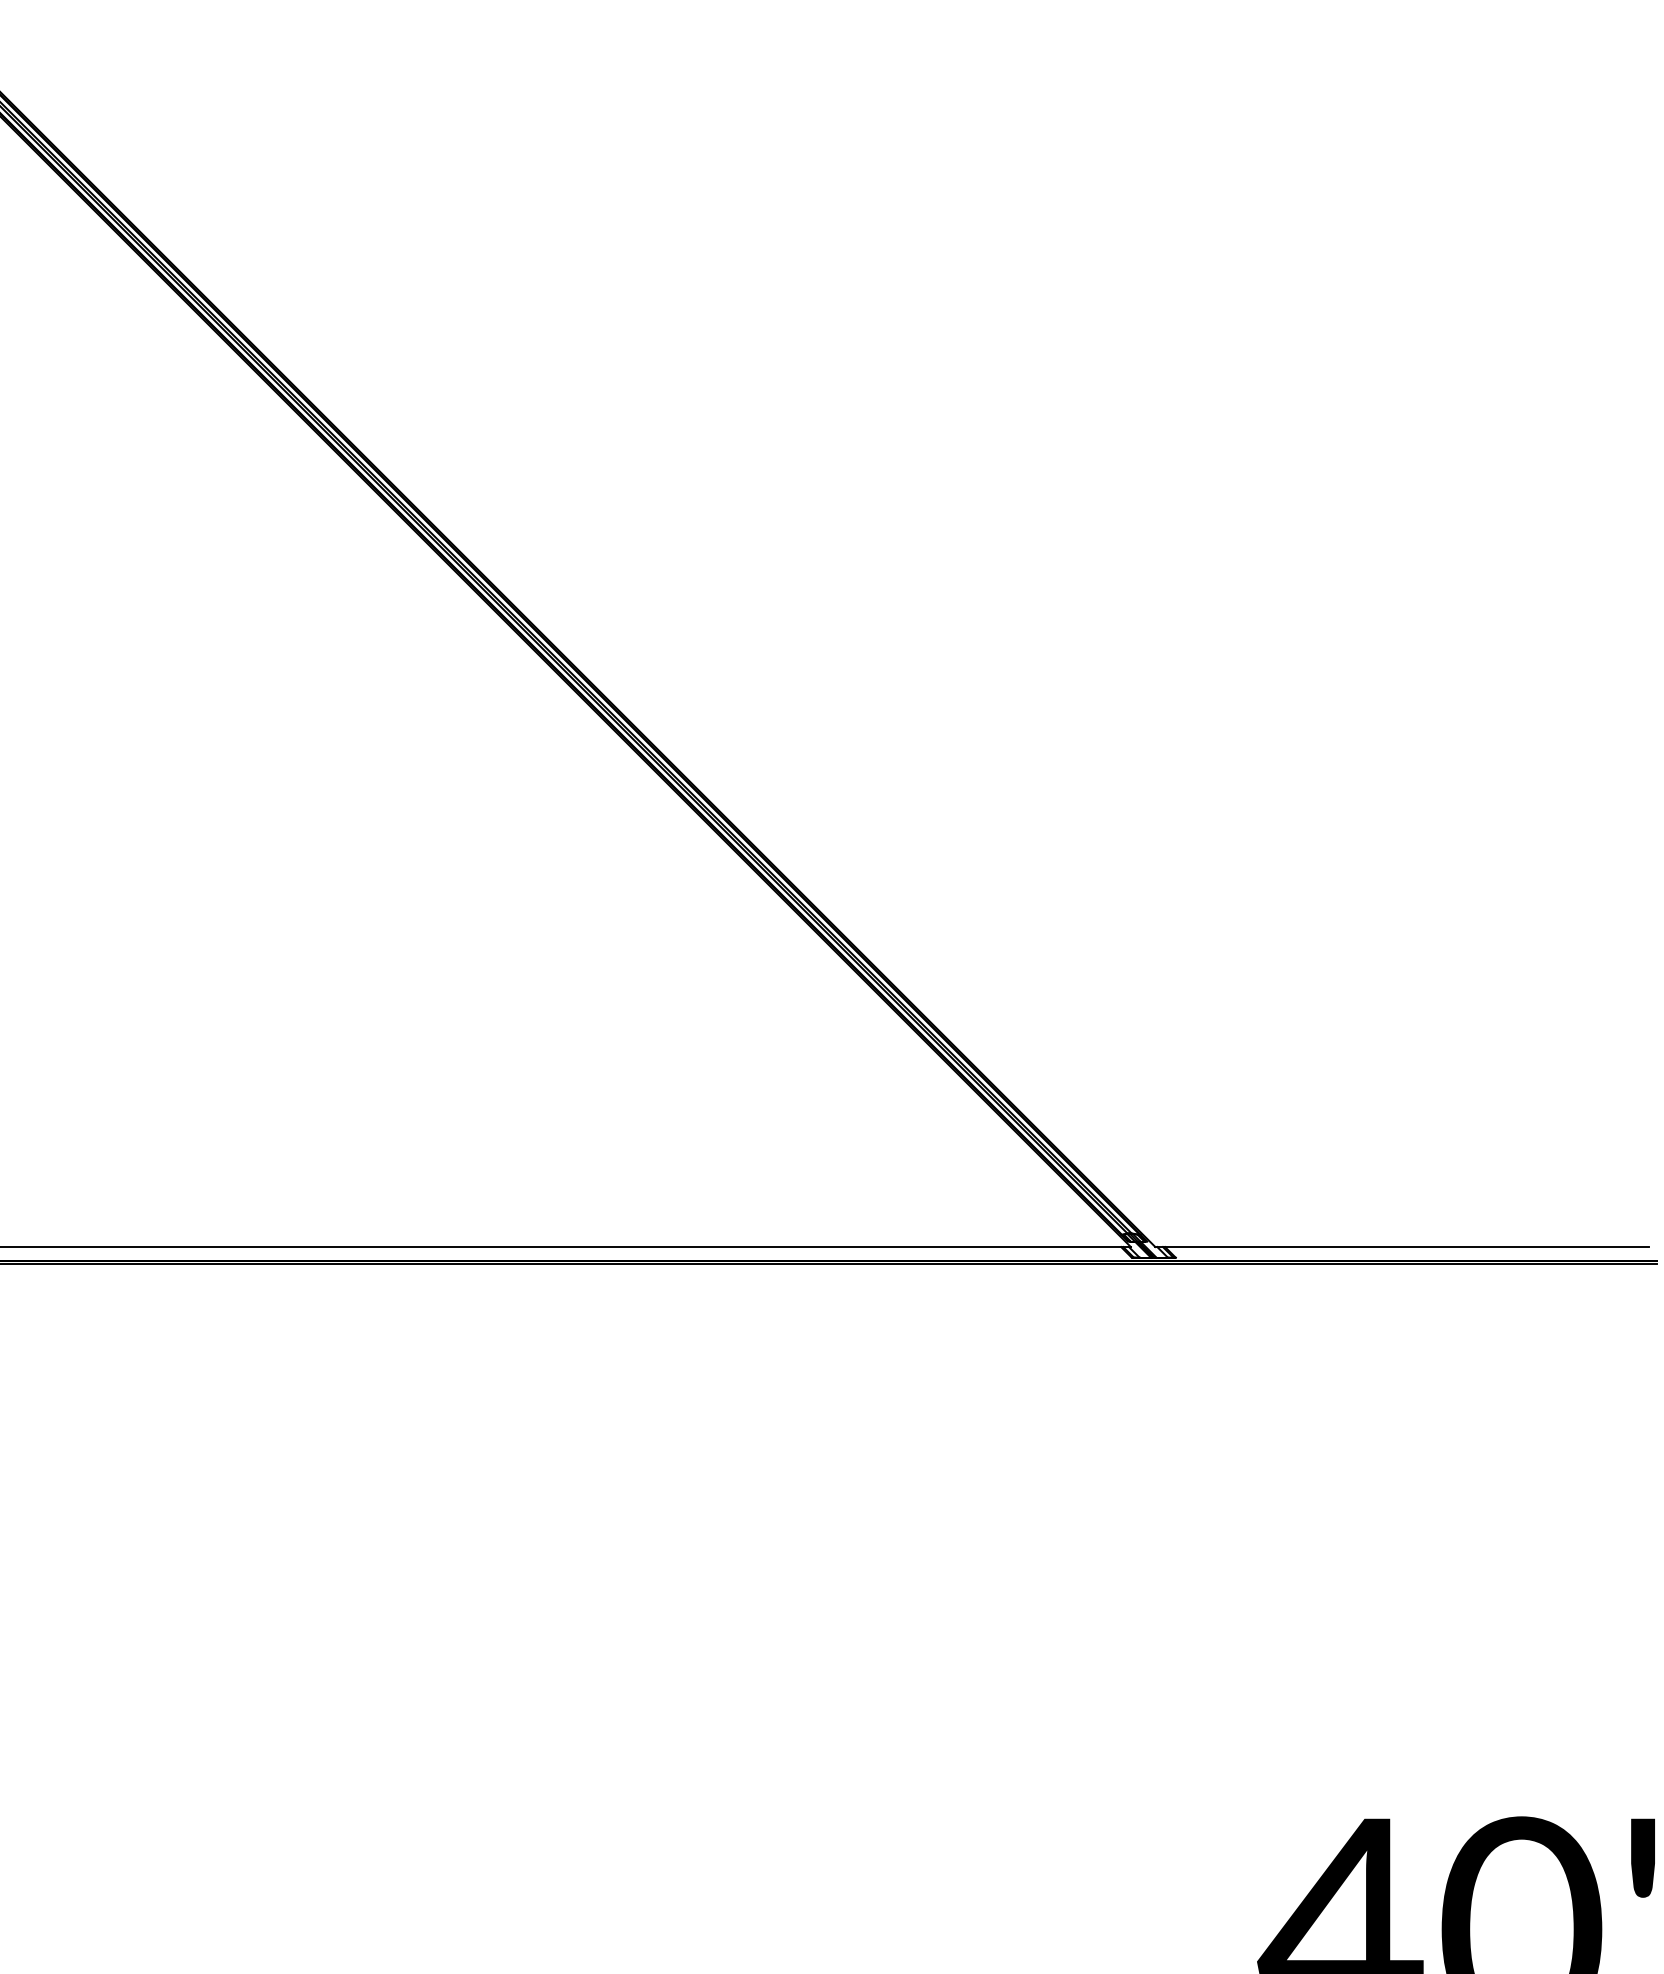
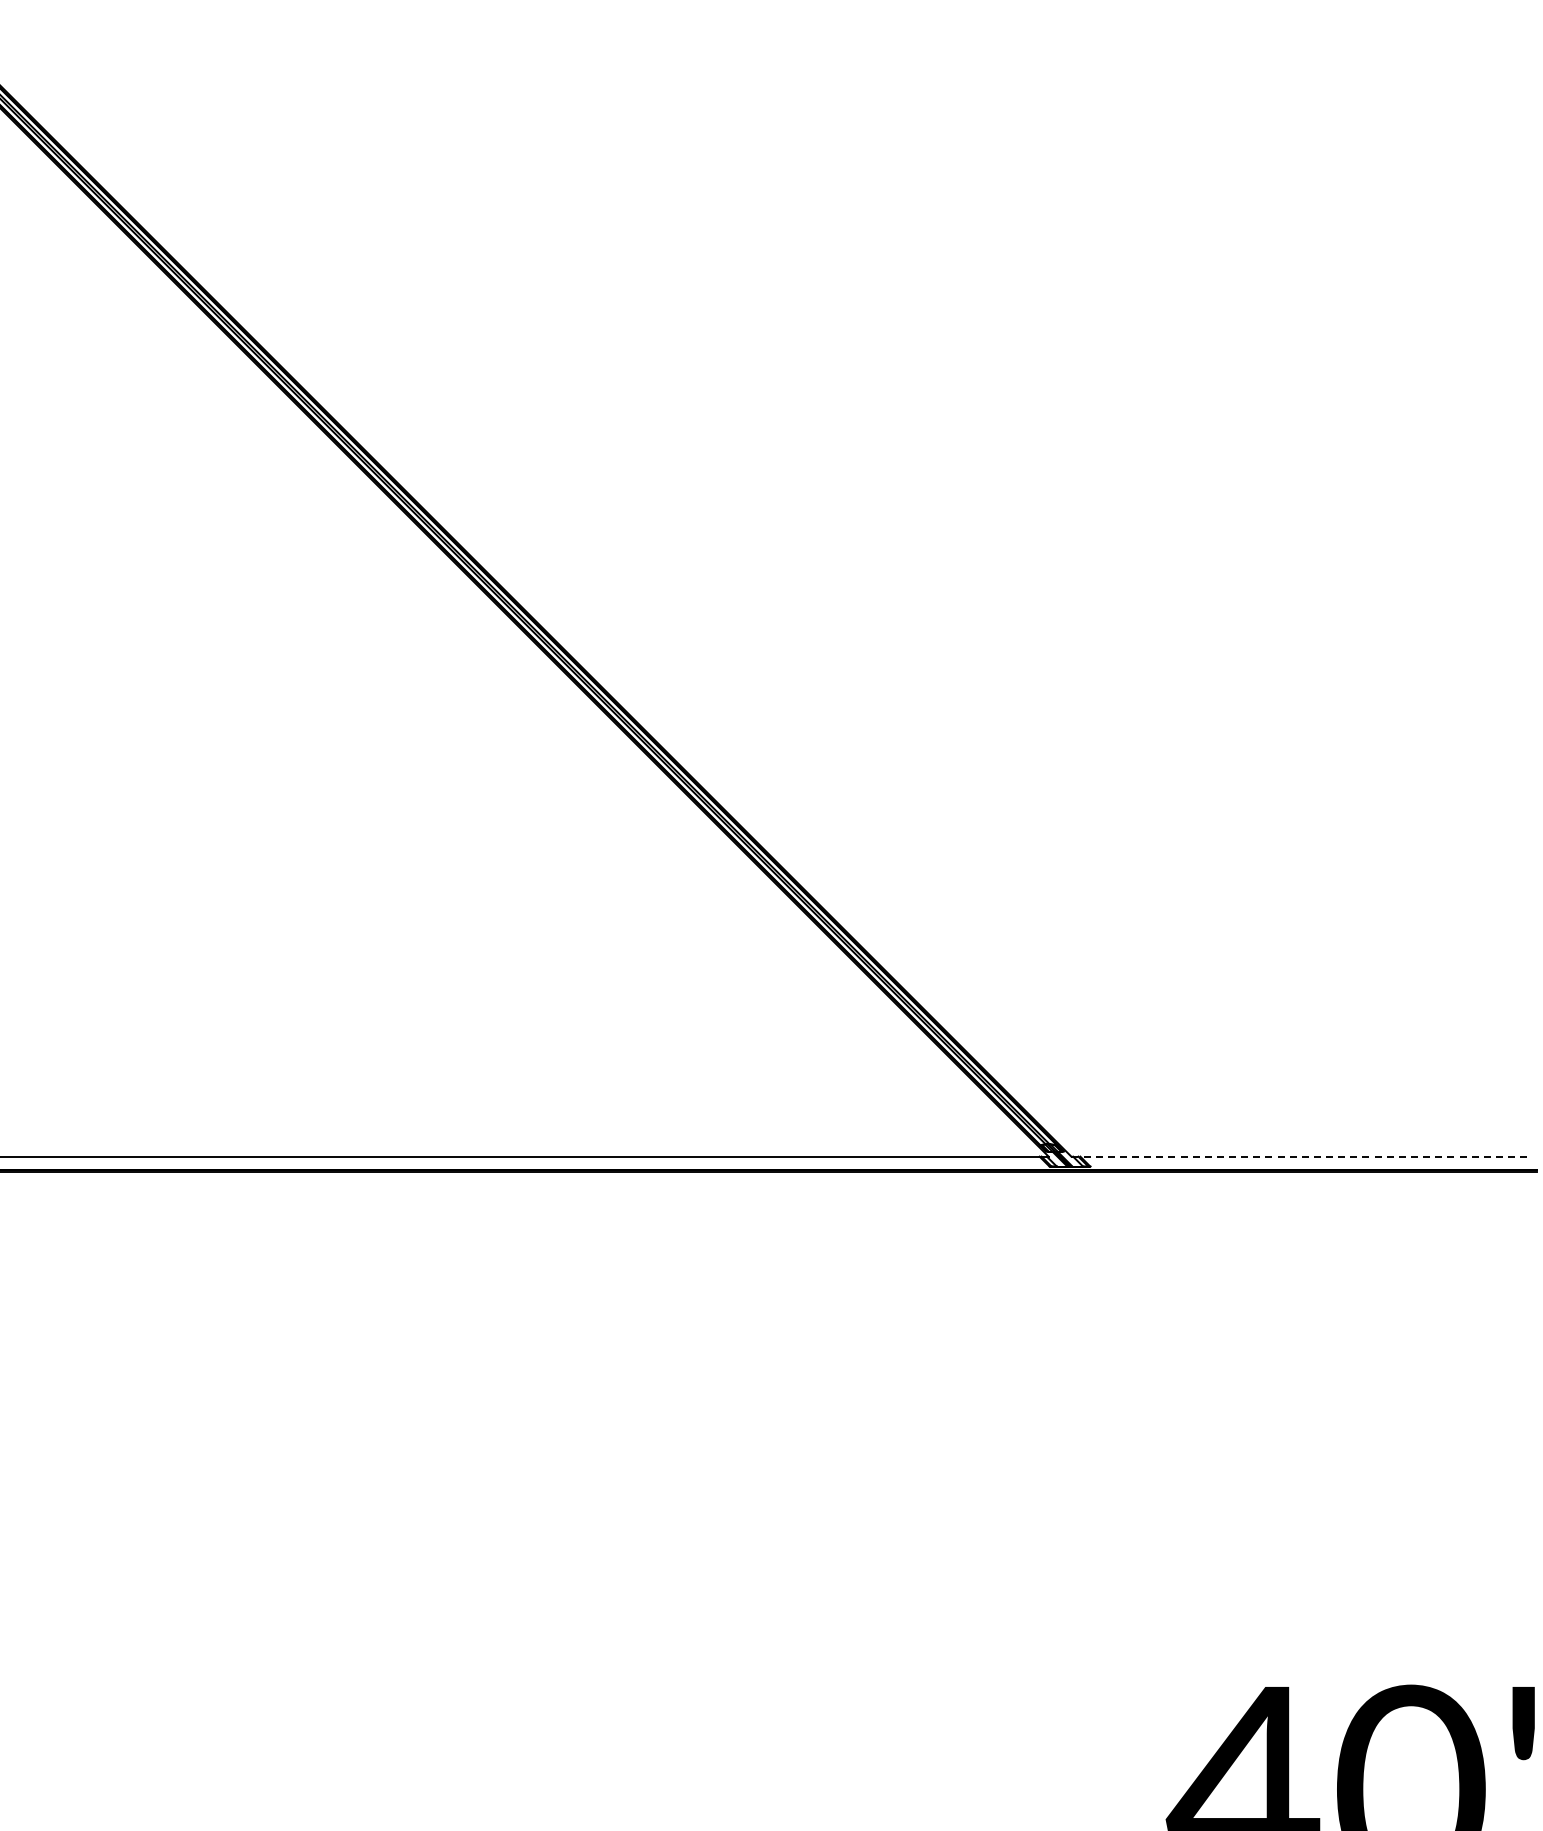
line: (1402, 1246) -> (1300, 1156), solid -> dashed

